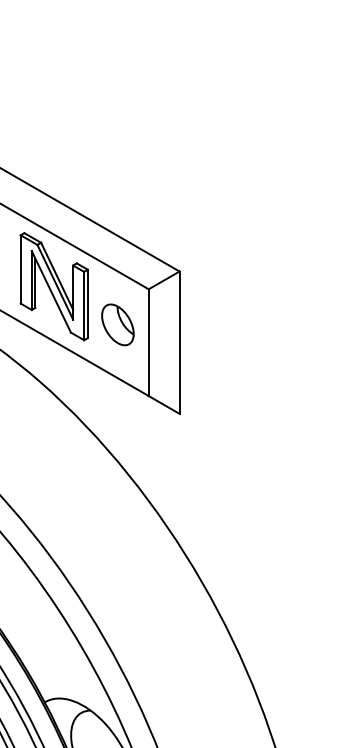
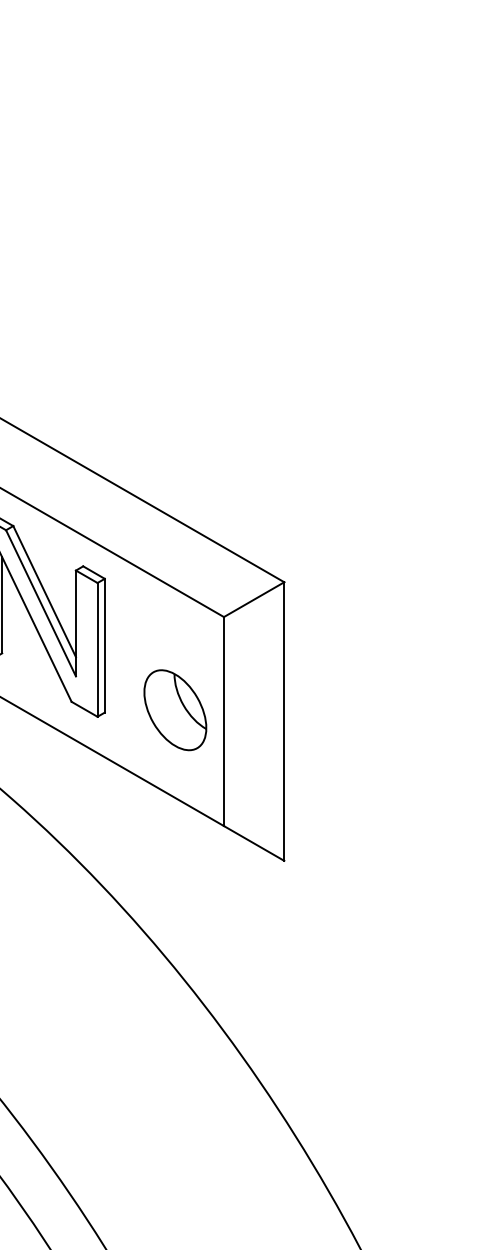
part: (117, 324) -> (174, 709), moved

